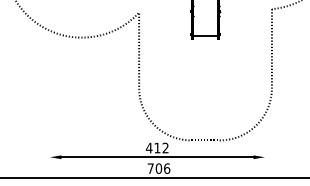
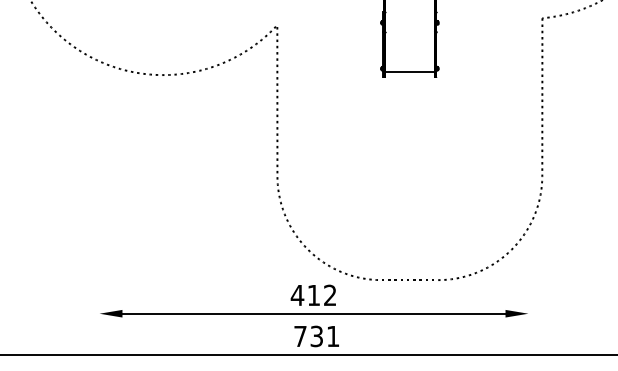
text: (162, 168) -> (323, 336), 706 -> 731

